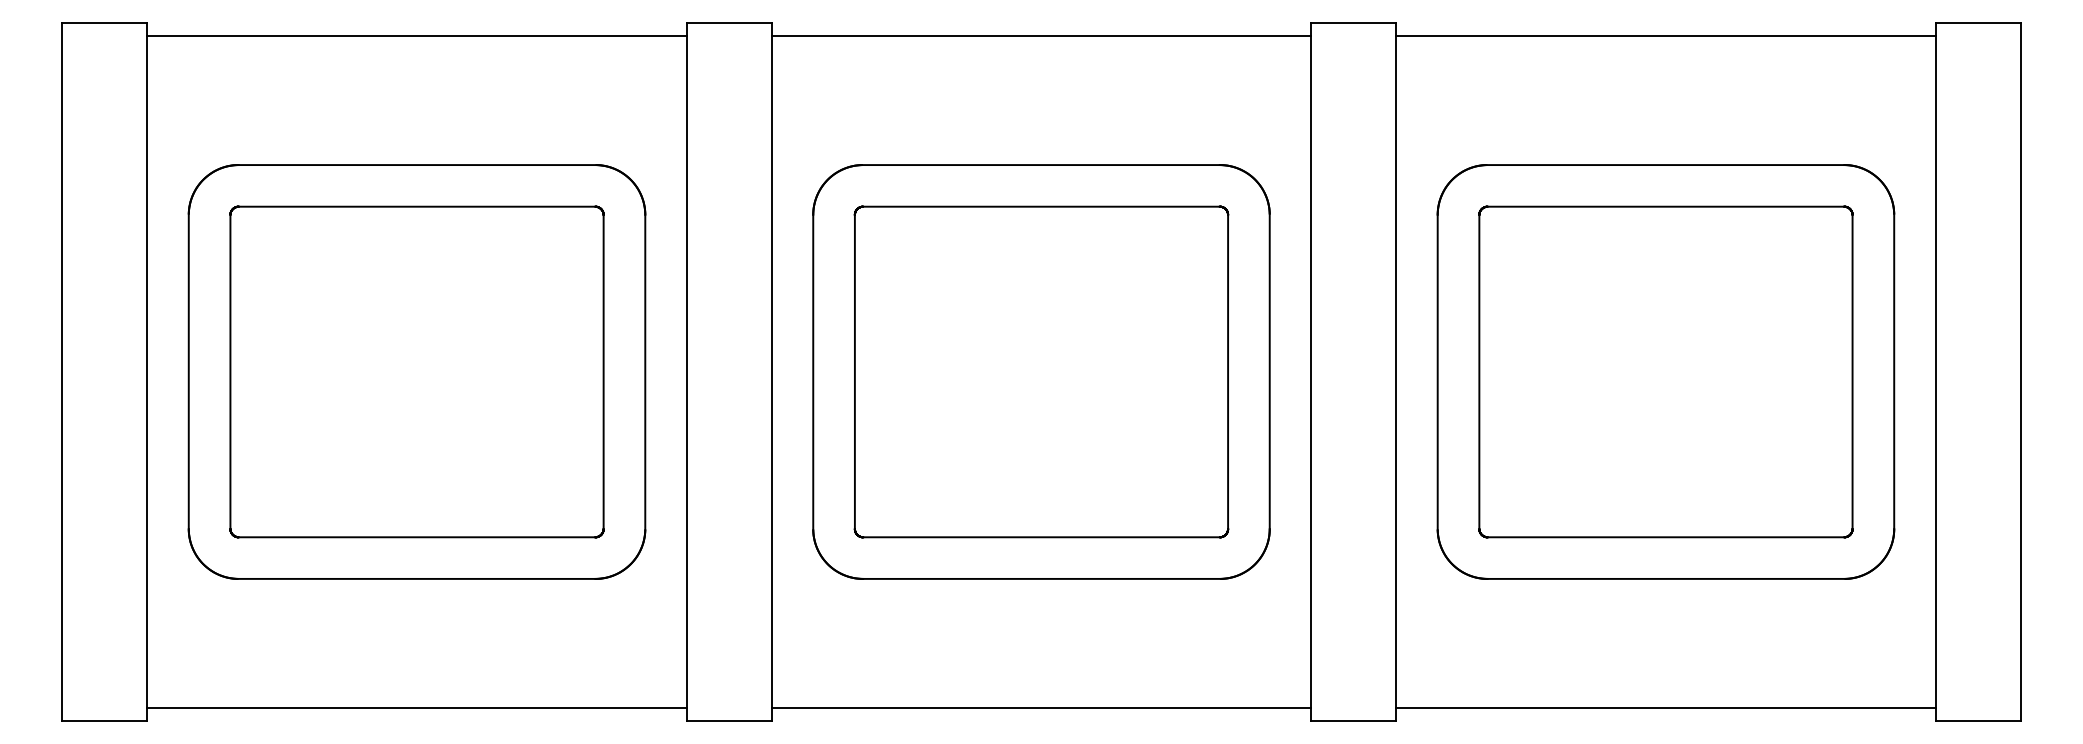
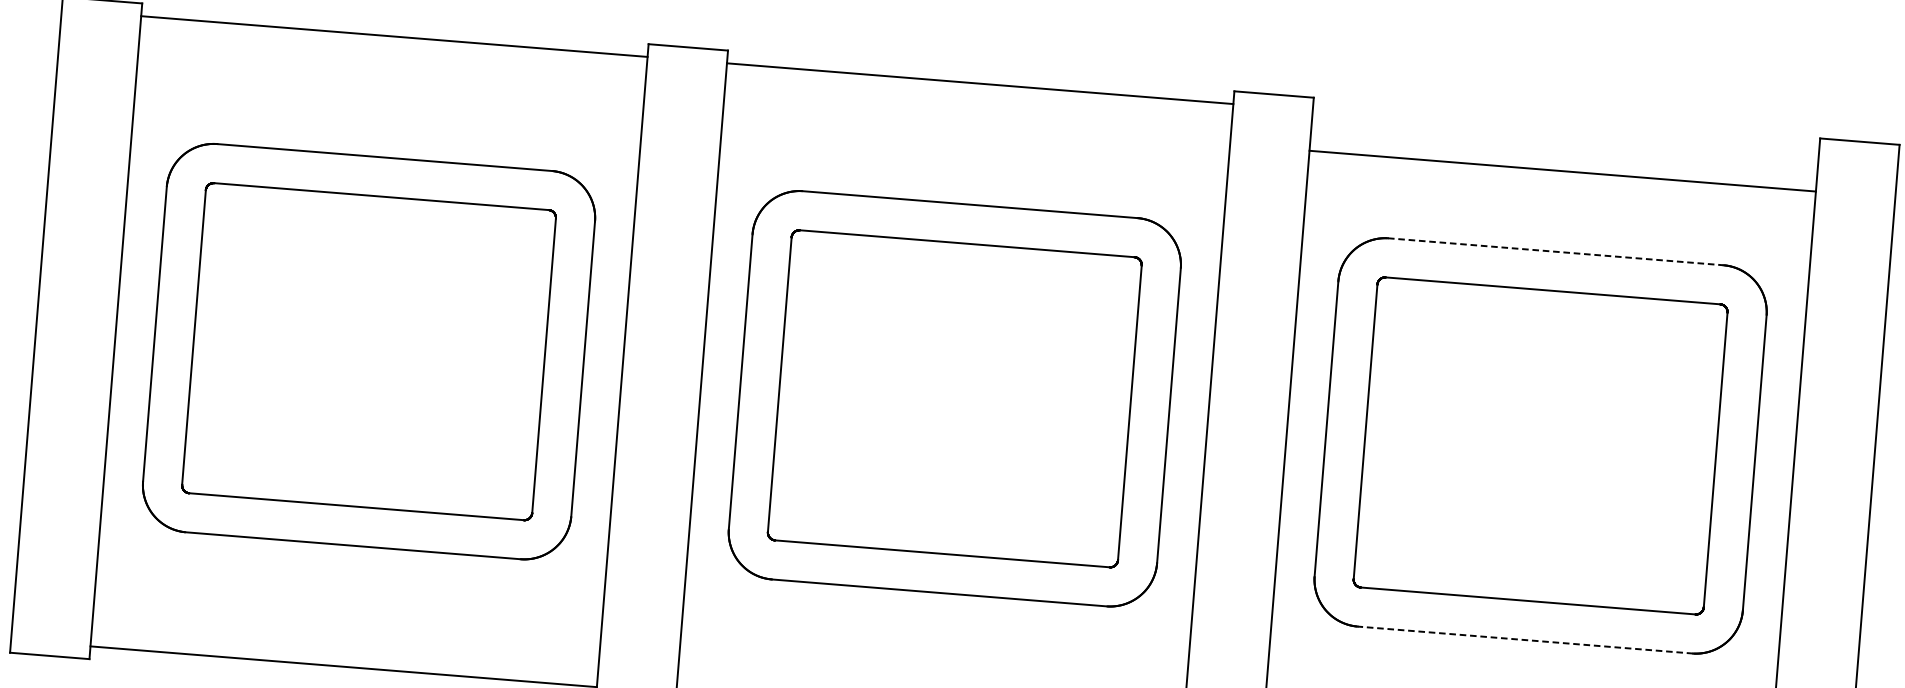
line: (1665, 36) -> (1562, 171), moved
line: (1665, 165) -> (1555, 252), solid -> dashed
line: (1666, 578) -> (1525, 639), solid -> dashed

